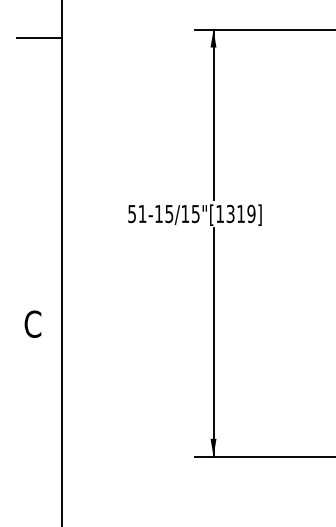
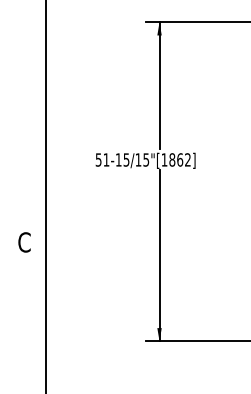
line: (39, 38) -> (29, 28), removed
text: (240, 213) -> (179, 159), 51-15/15"[1319] -> 51-15/15"[1862]

